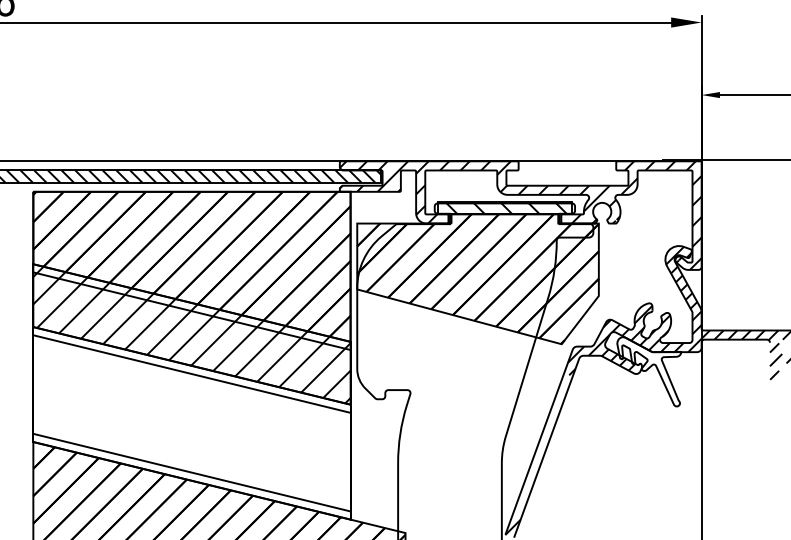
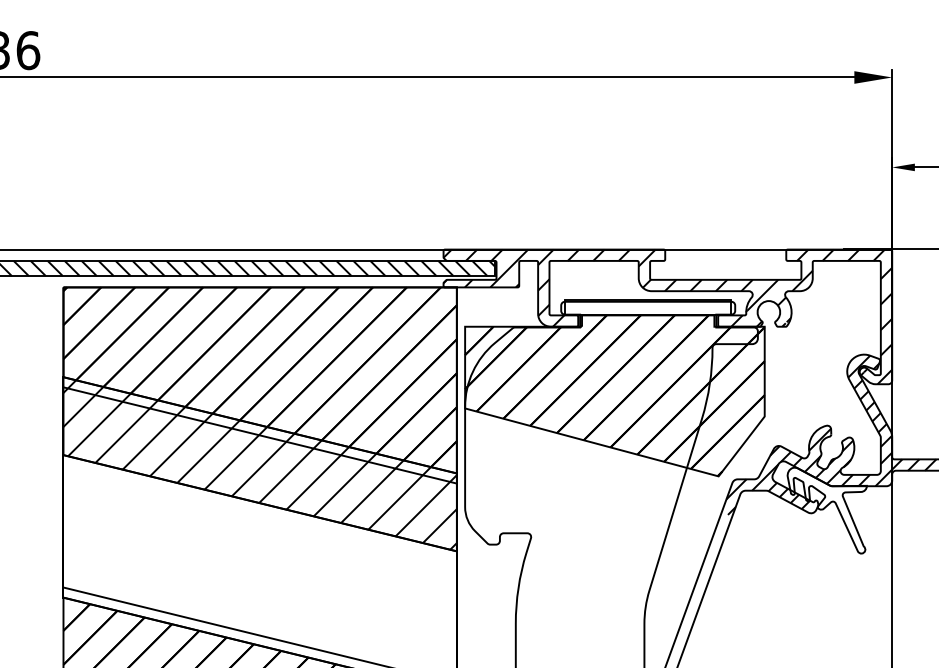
hatch: (506, 208) -> (650, 308), removed
line: (191, 373) -> (259, 512), removed

